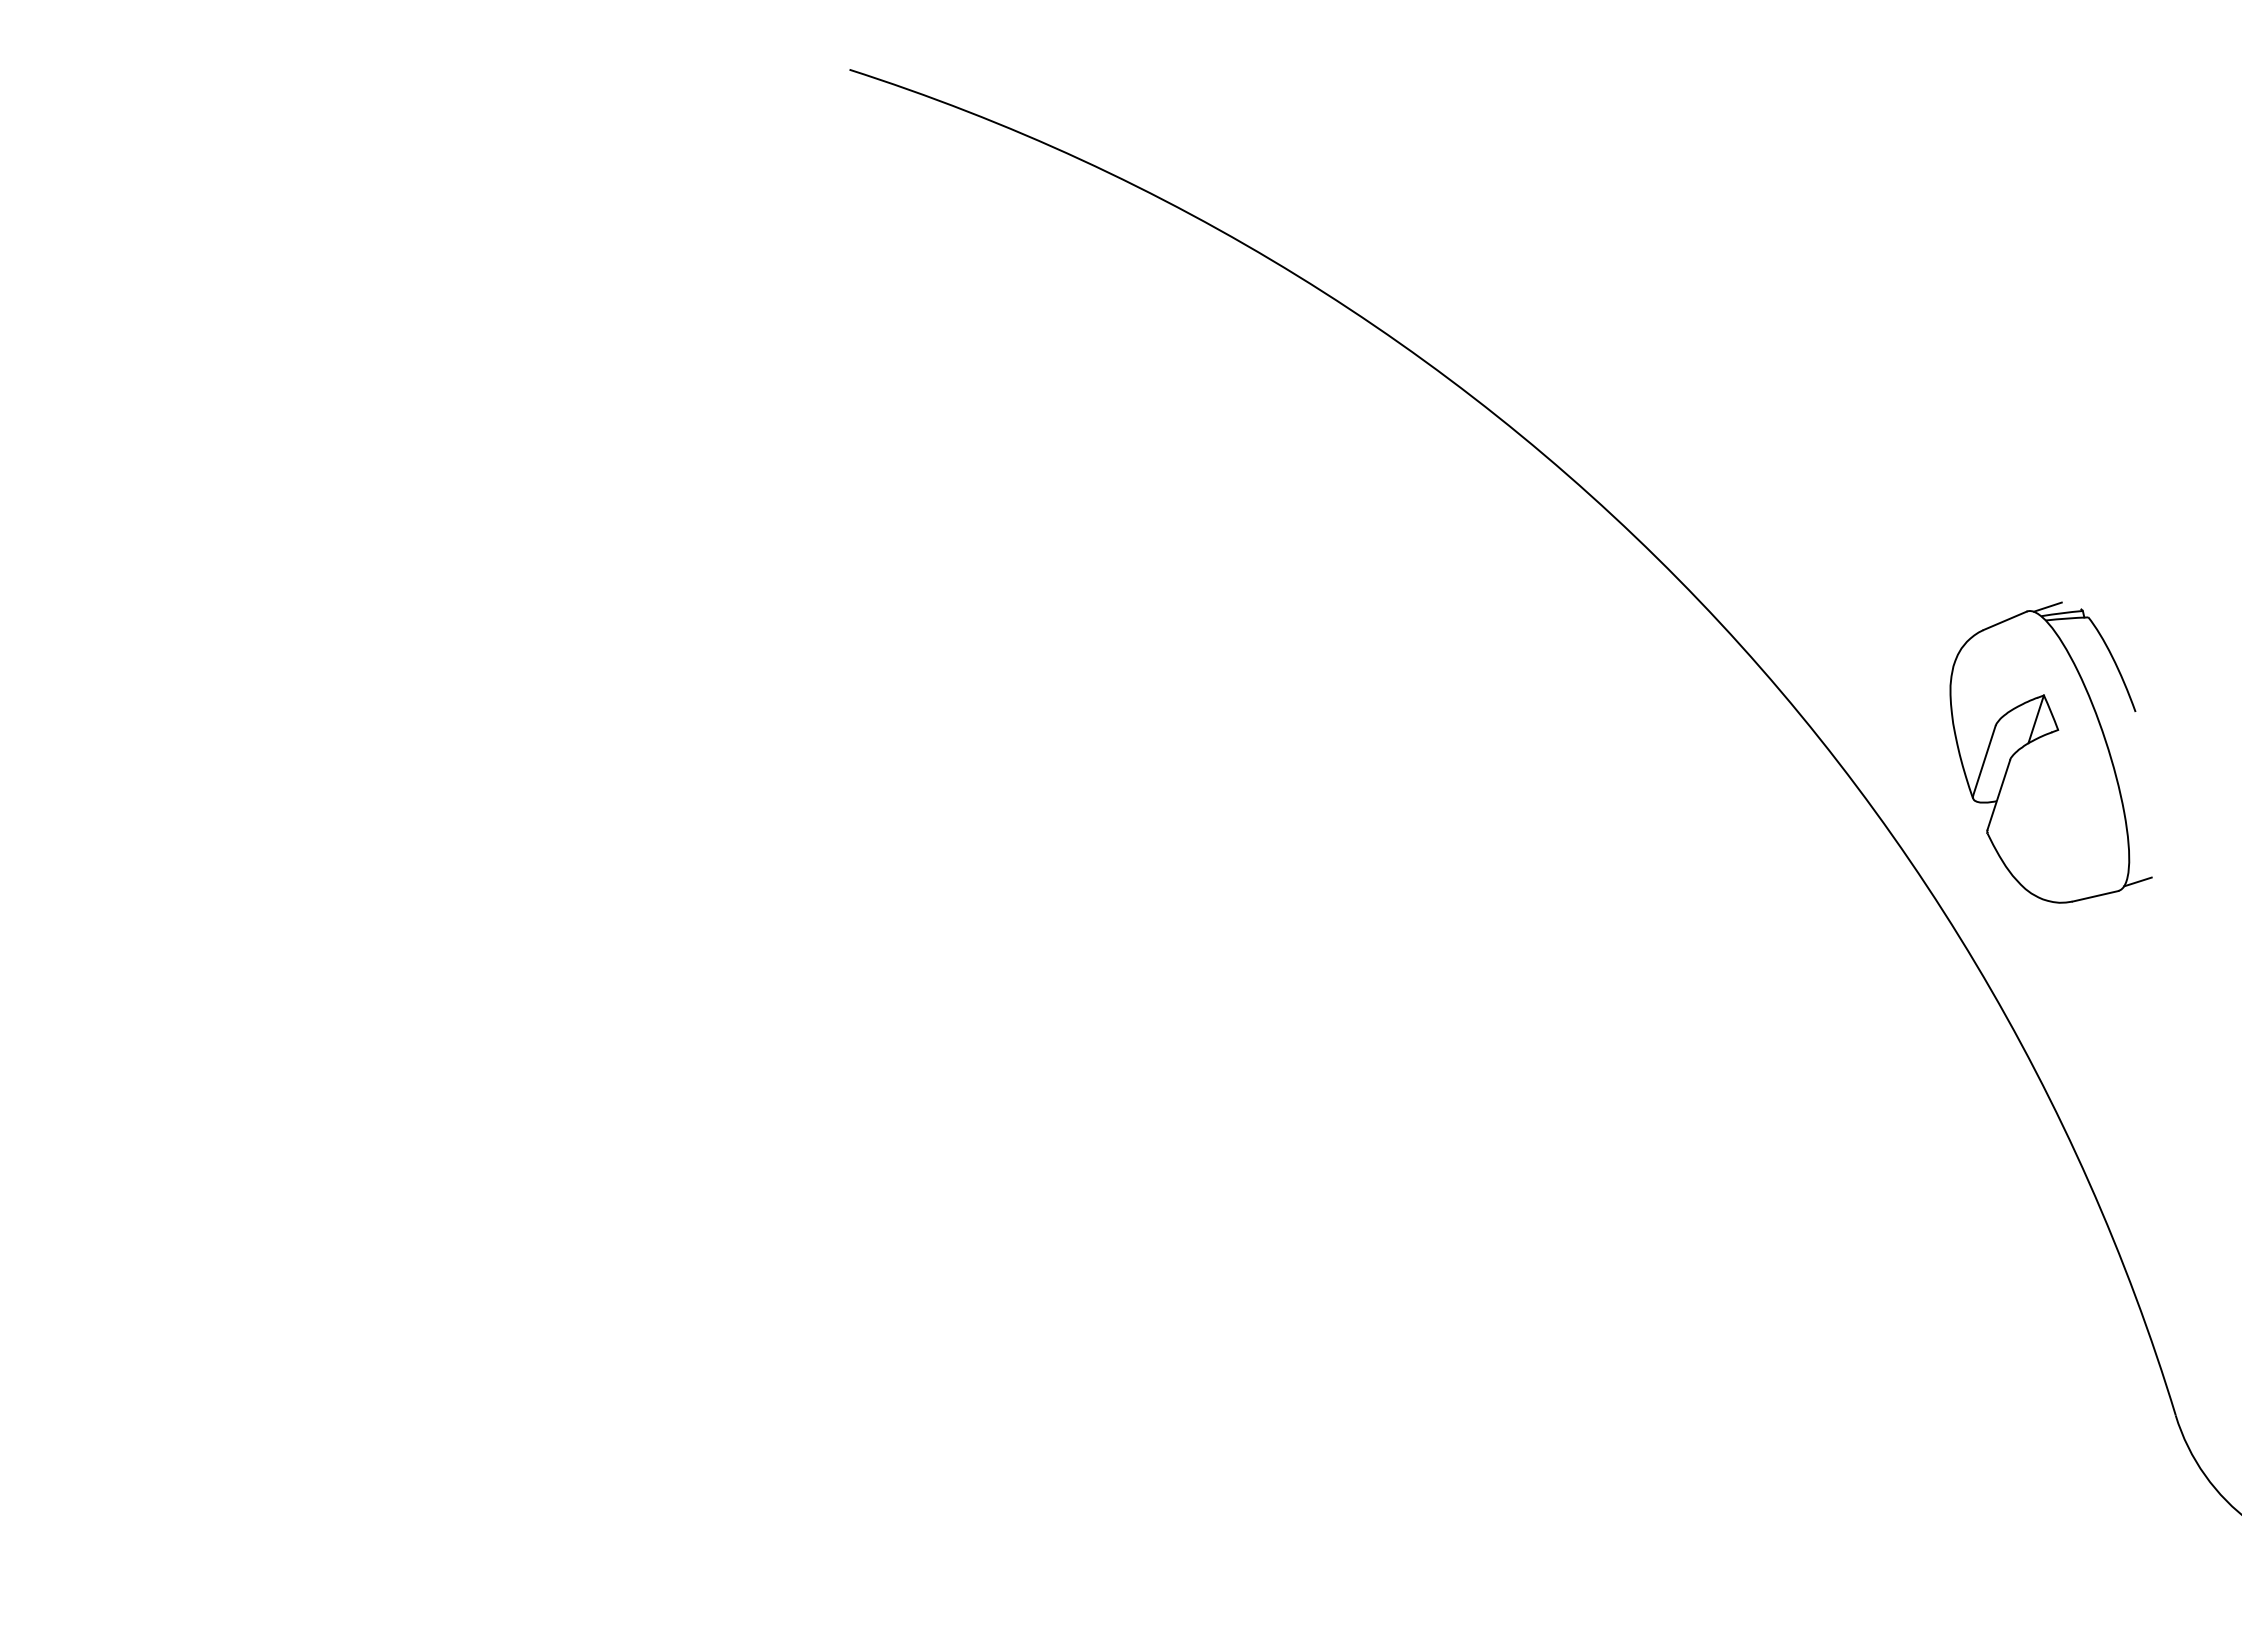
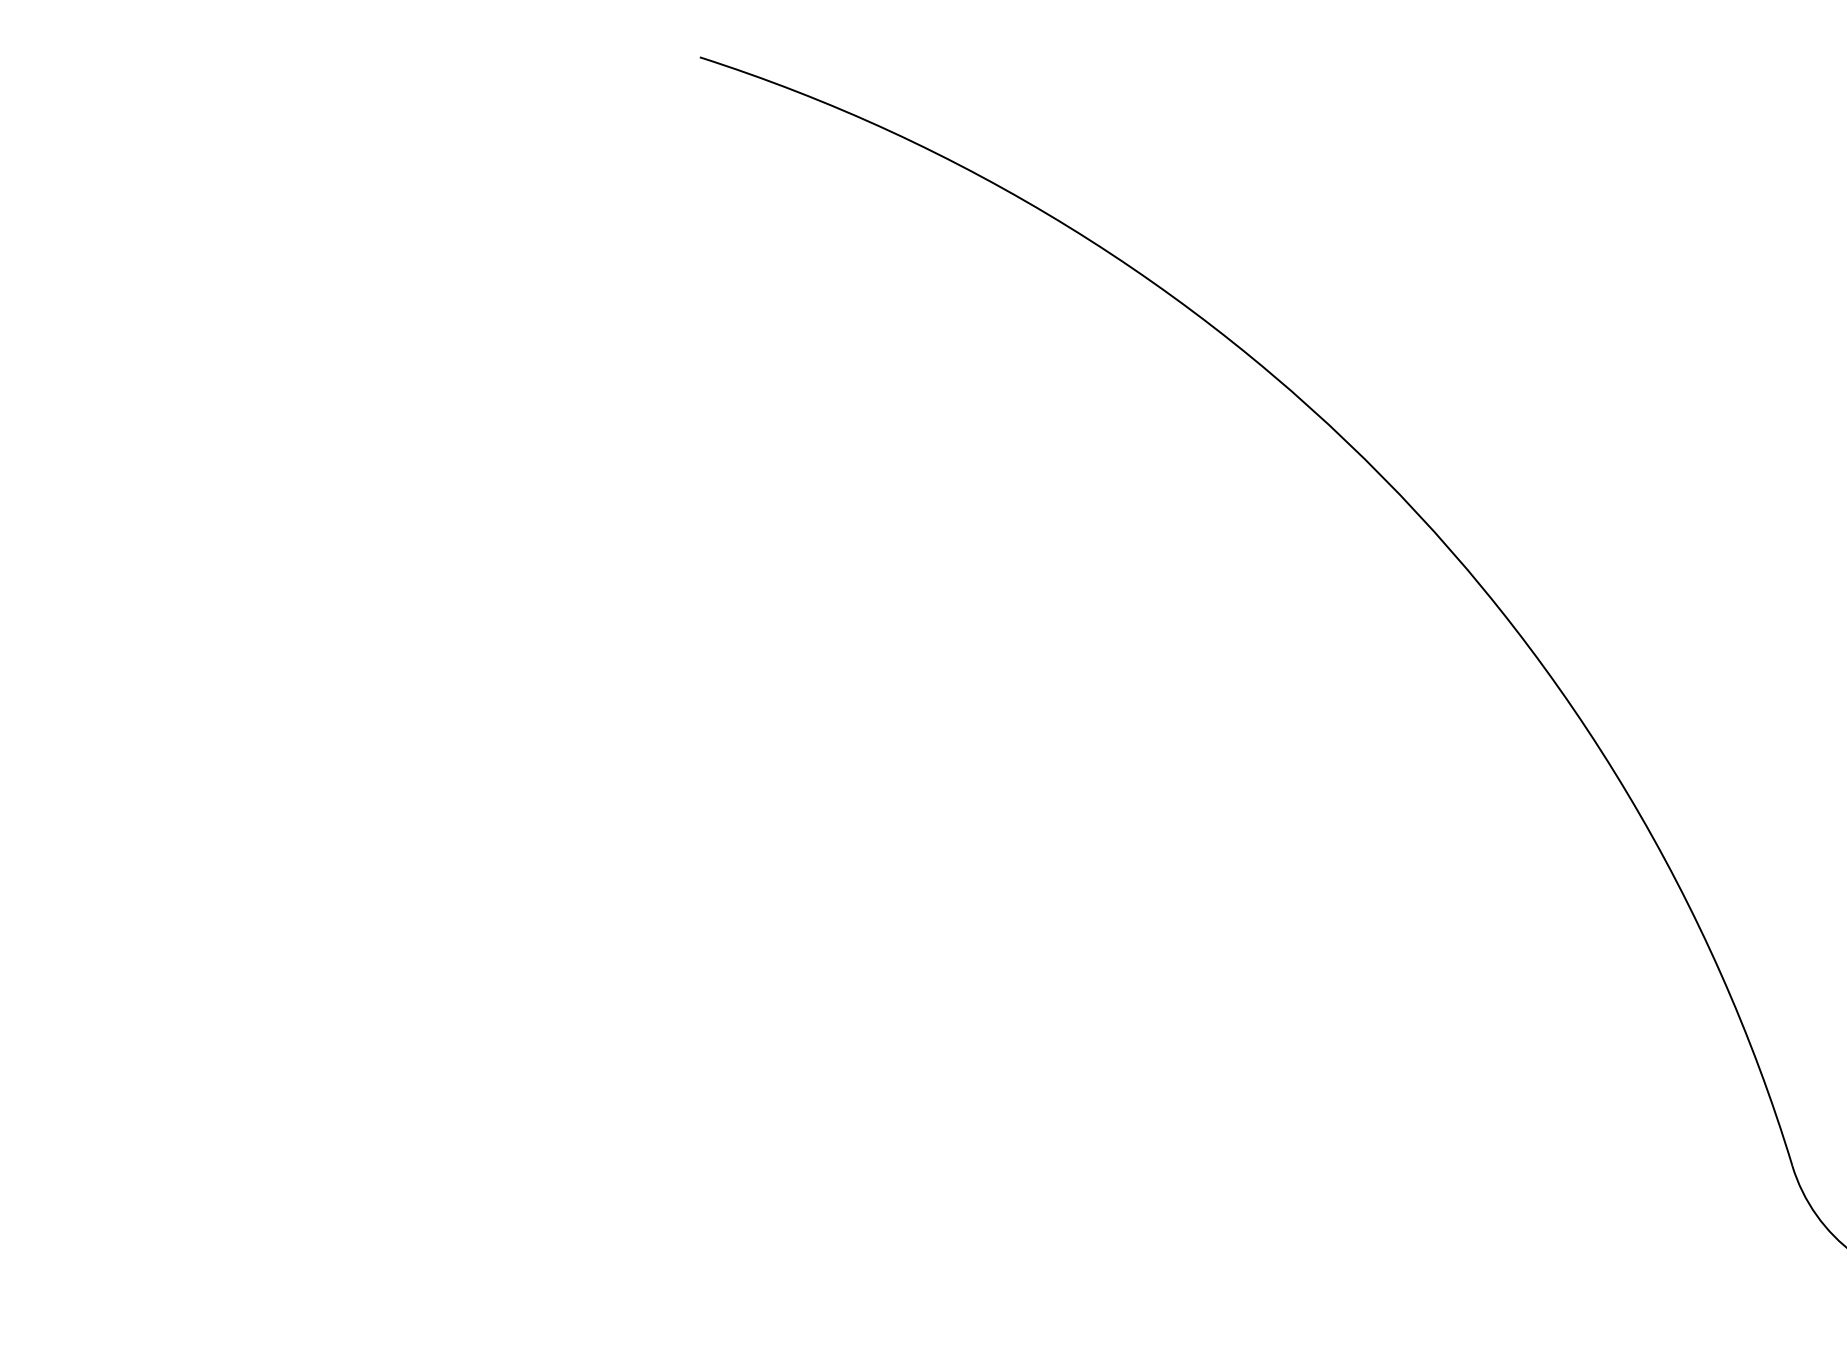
part: (2050, 752) -> (1689, 619), removed

